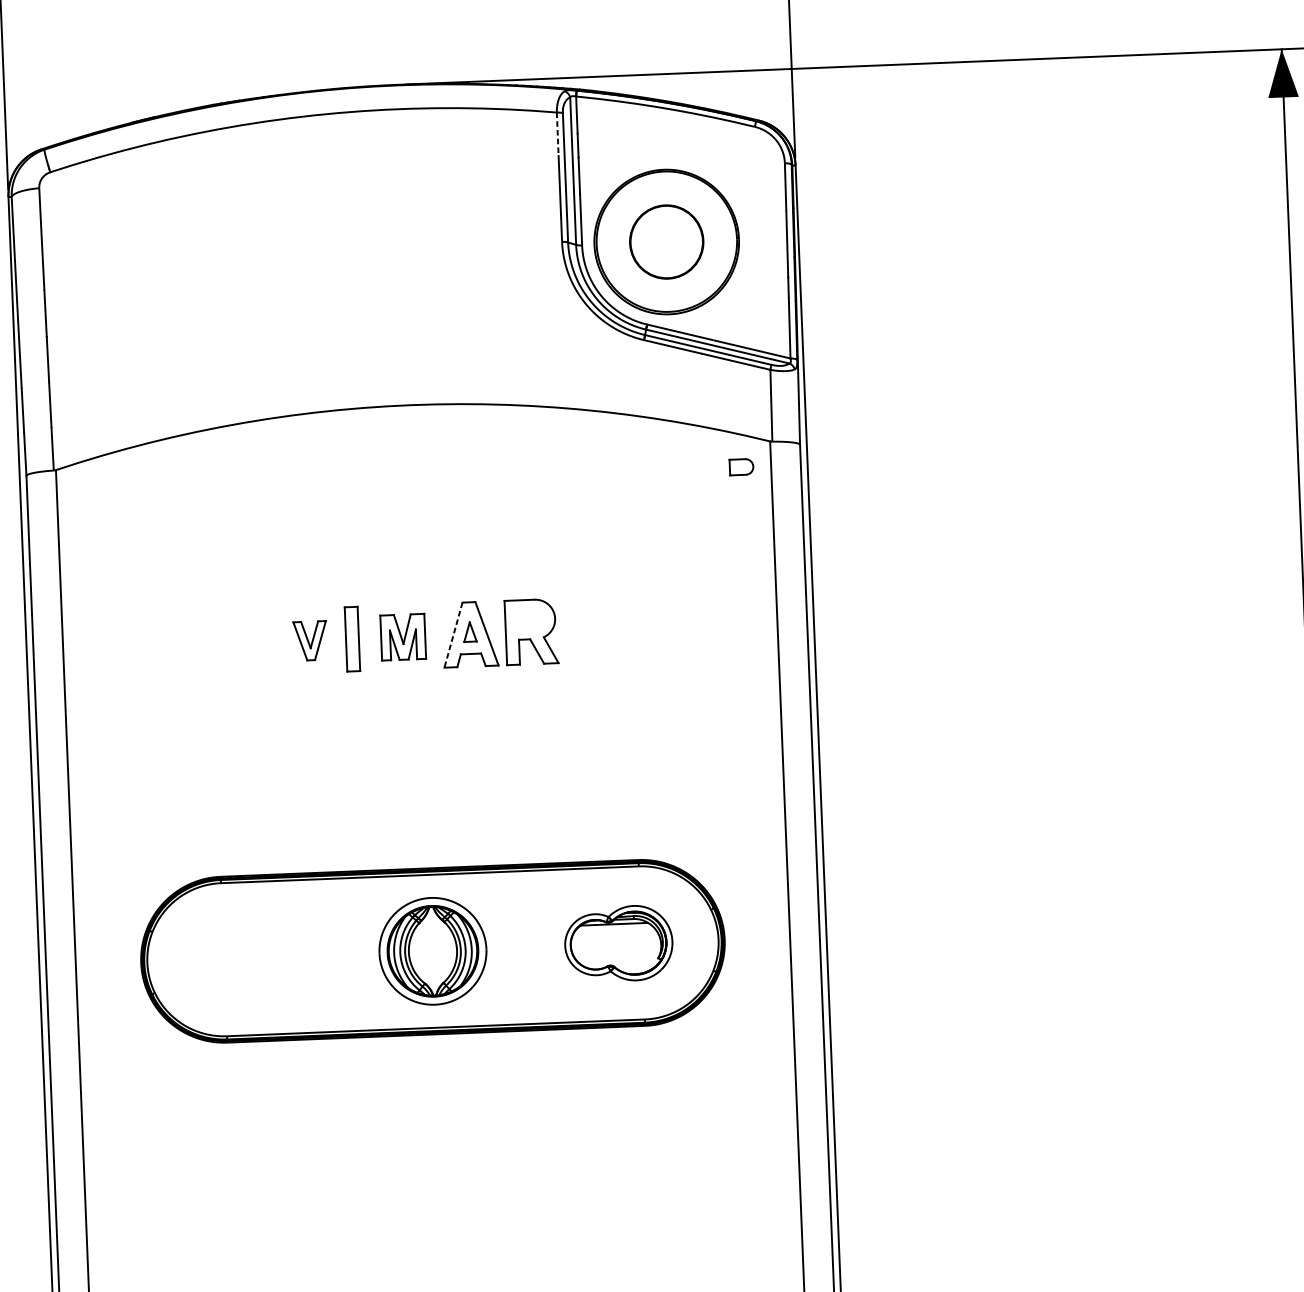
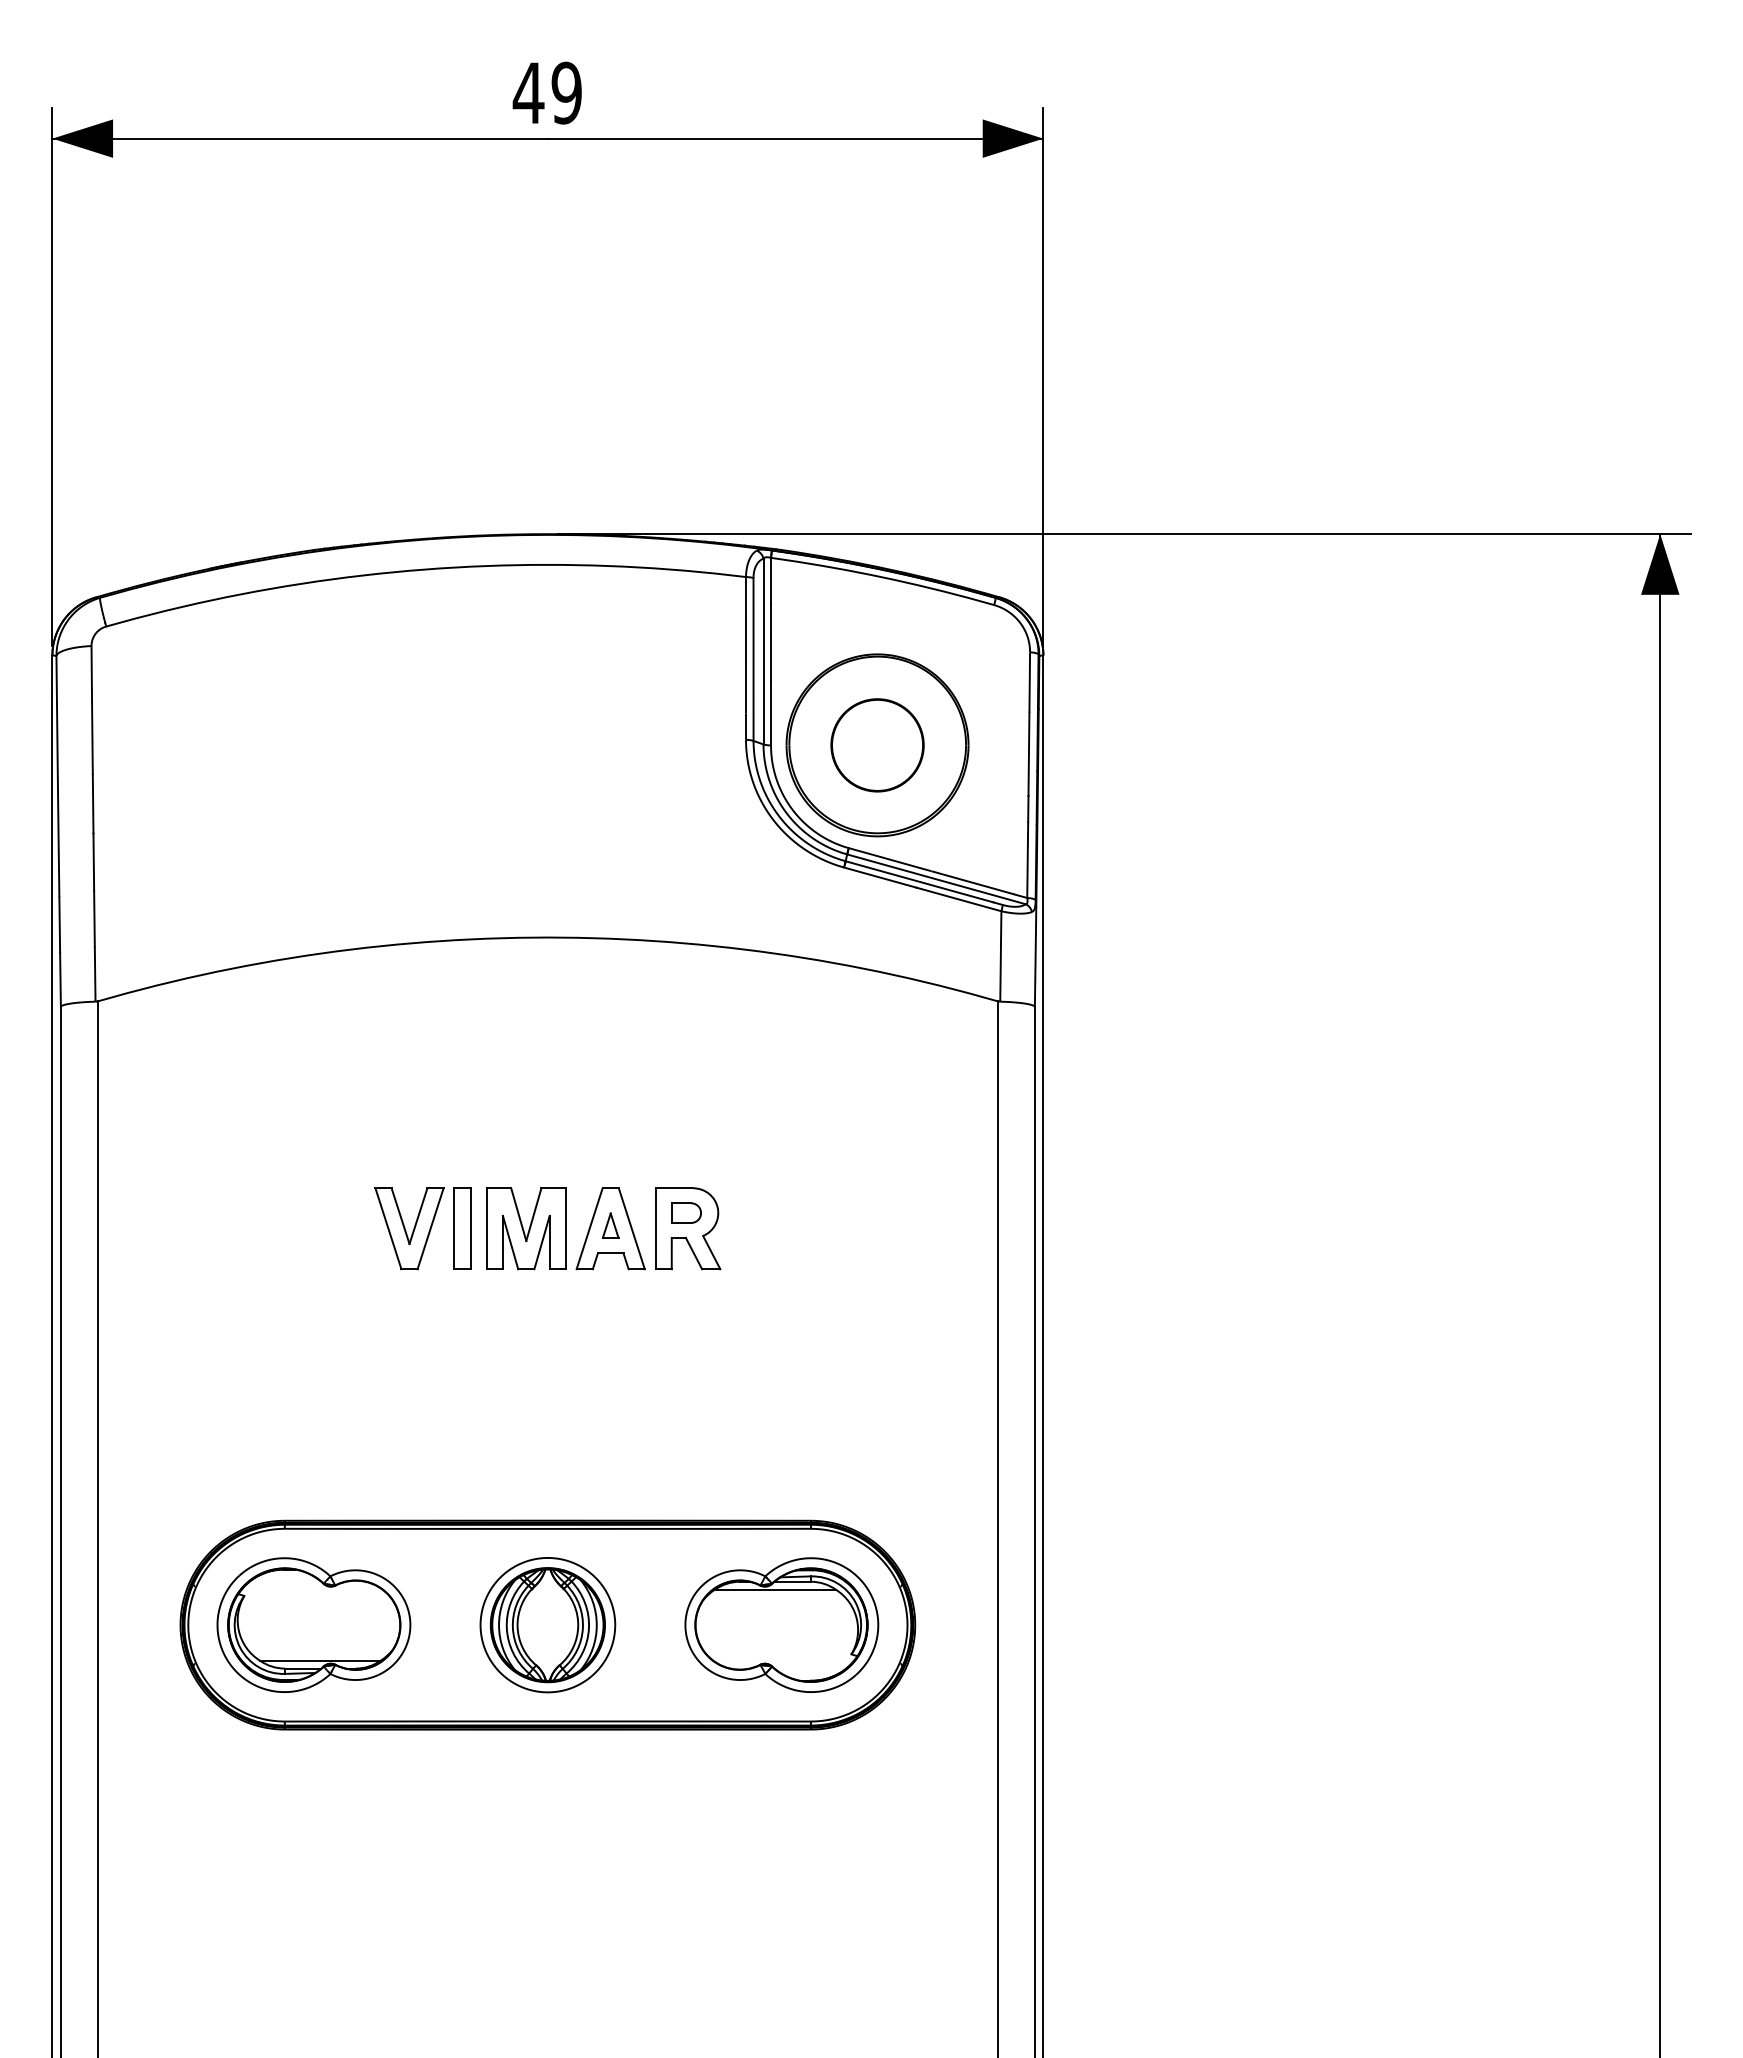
line: (557, 133) -> (745, 603), dashed -> solid
part: (741, 466) -> (686, 1212), moved
line: (453, 635) -> (589, 1229), dashed -> solid
part: (403, 636) -> (526, 1228), size x1.43
part: (310, 640) -> (409, 1228), size x1.67
part: (618, 943) -> (781, 1624), size x1.43
part: (246, 958) -> (313, 1624), added

